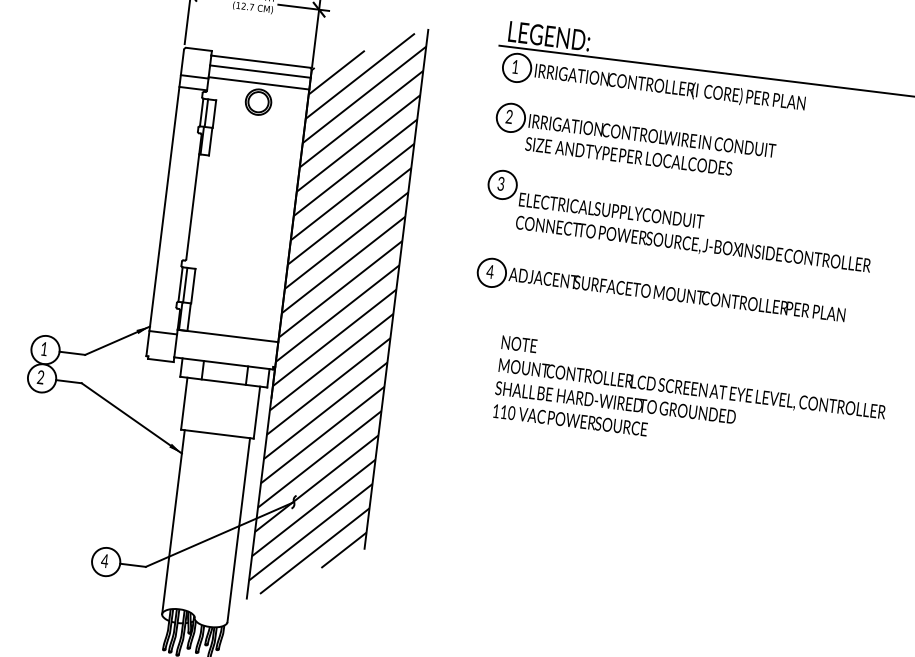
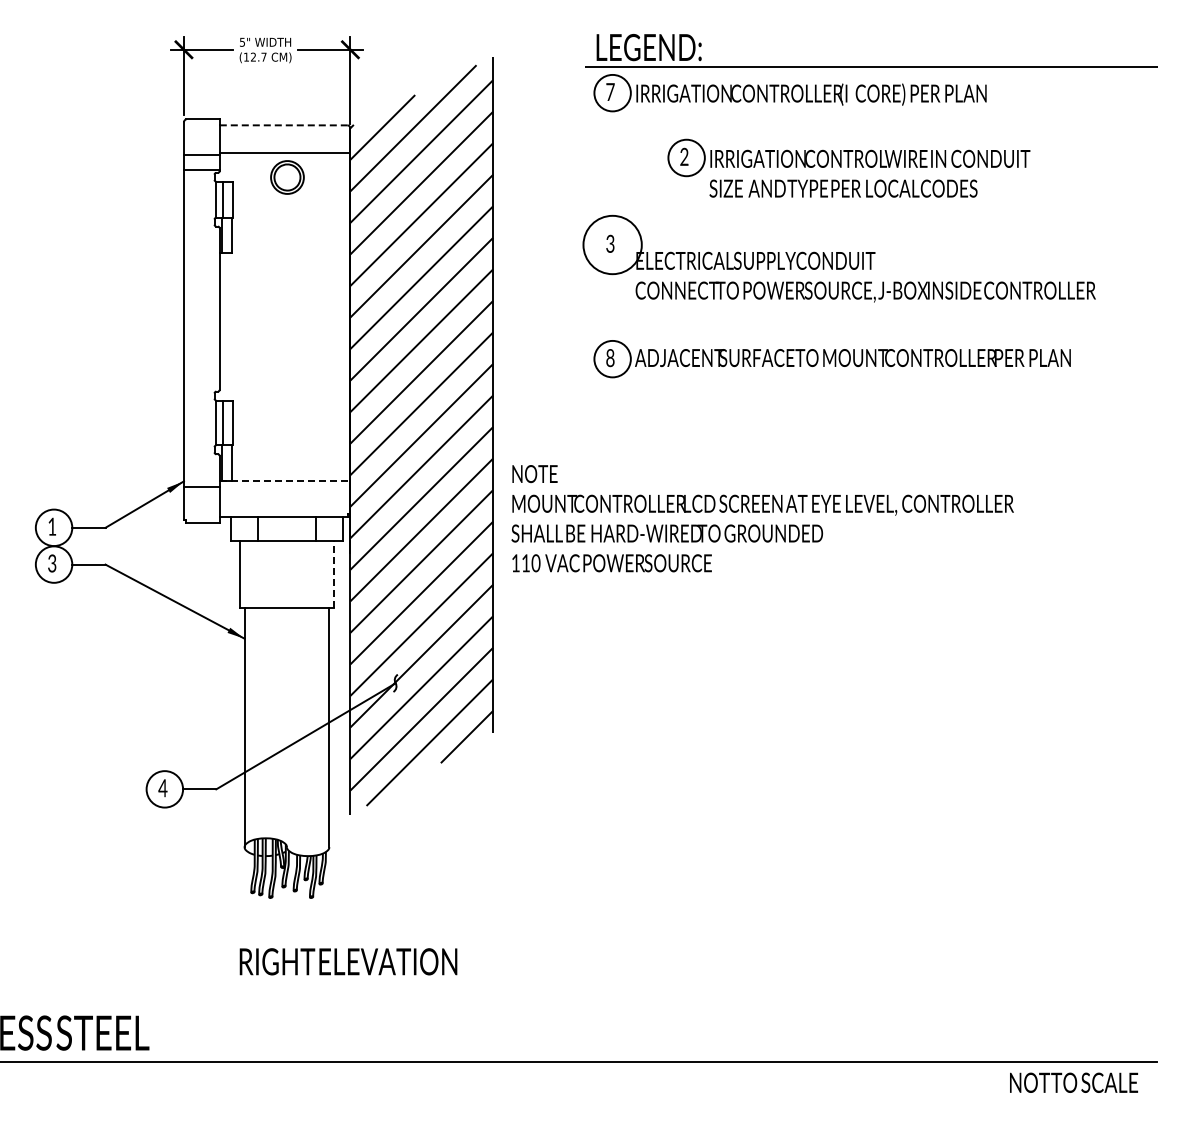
line: (261, 61) -> (284, 125), solid -> dashed
text: (515, 66) -> (610, 91), 1 -> 7
line: (259, 71) -> (284, 138), removed
part: (634, 140) -> (848, 167), moved
circle: (502, 184) -> (612, 244), size x1.6
text: (489, 272) -> (609, 358), 4 -> 8
line: (228, 336) -> (285, 481), solid -> dashed
text: (40, 379) -> (52, 566), 2 -> 3
text: (690, 400) -> (762, 518), moved
line: (257, 412) -> (334, 574), solid -> dashed

